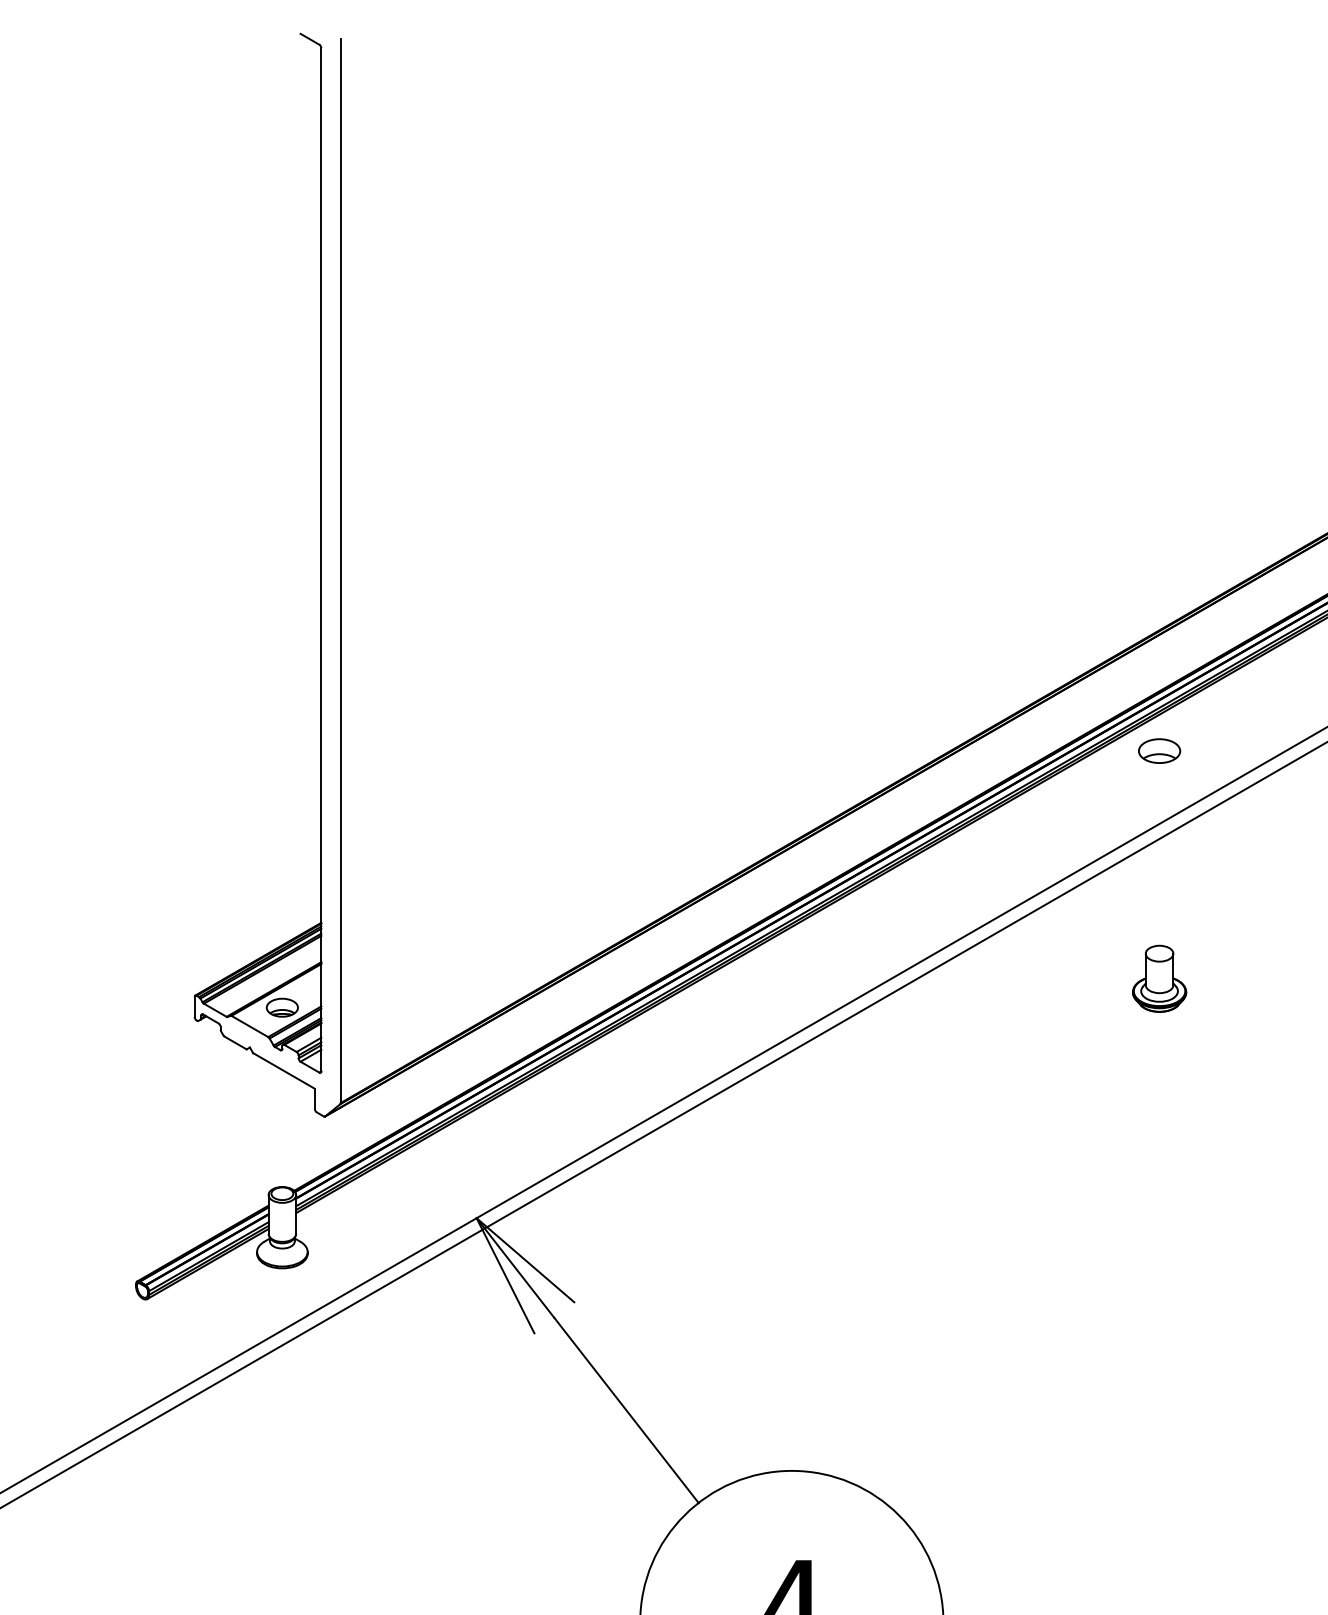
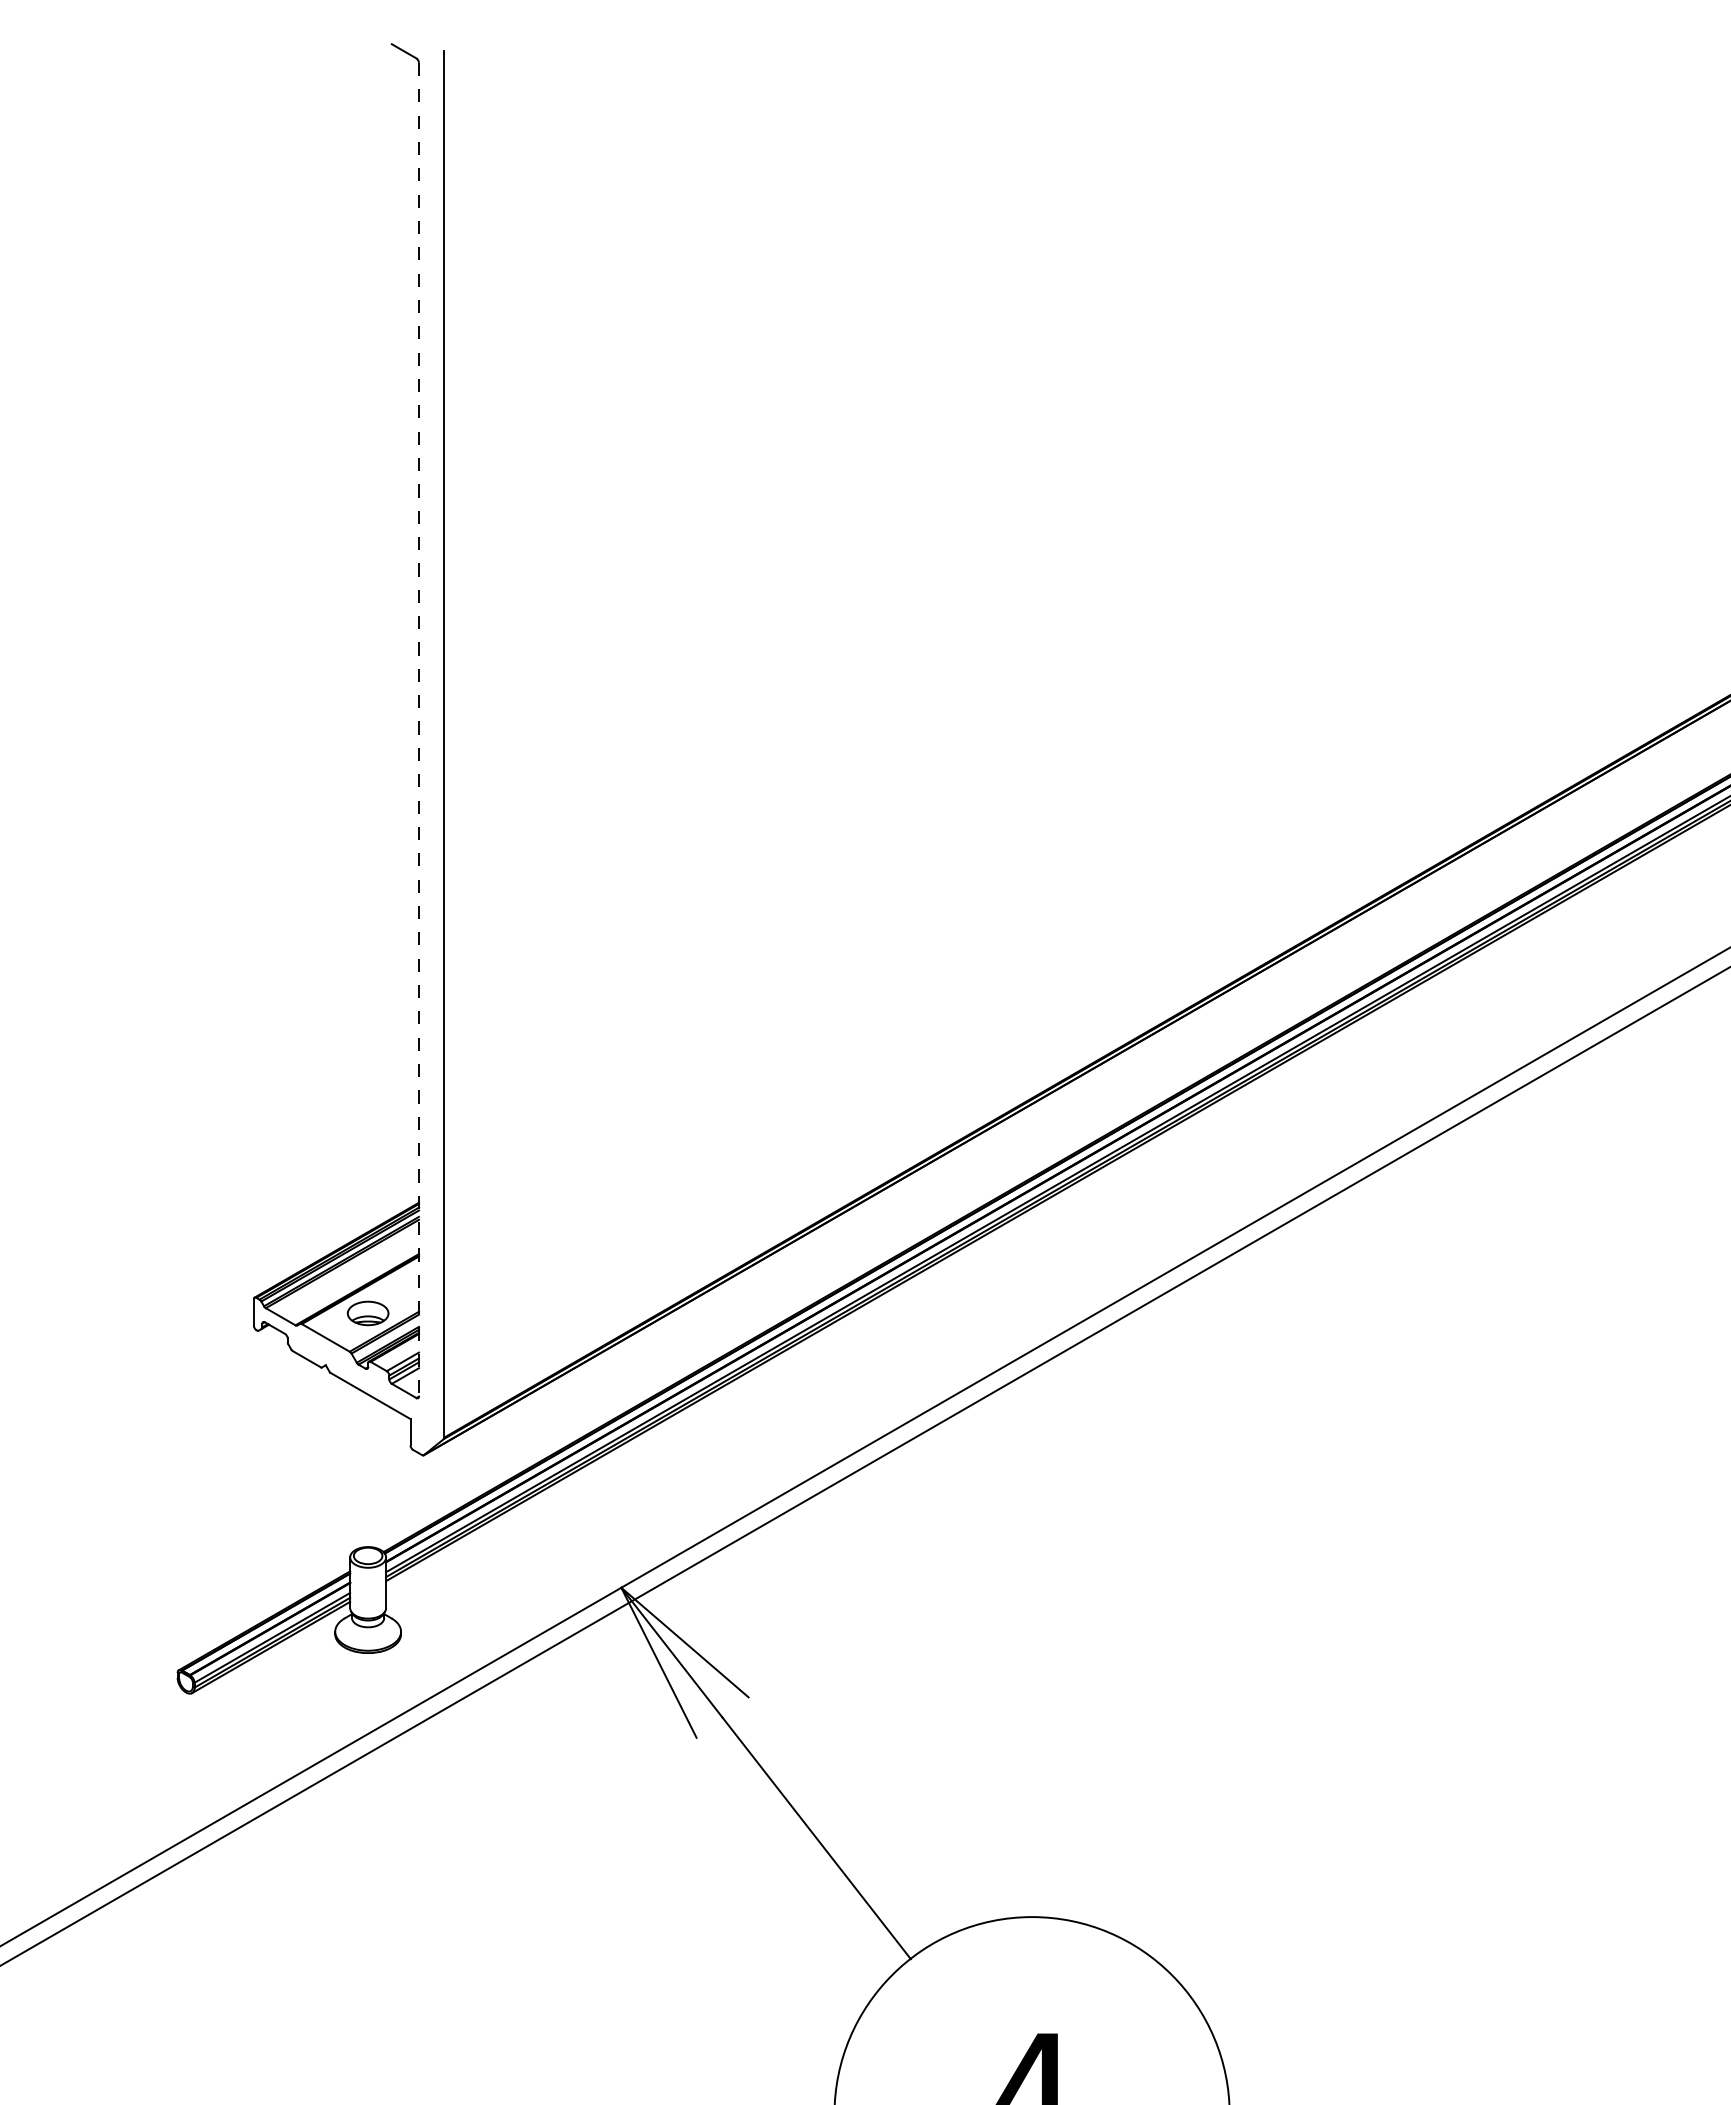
line: (321, 559) -> (418, 729), solid -> dashed
part: (1159, 750) -> (1511, 978), removed
part: (1159, 978) -> (1511, 1275), removed

